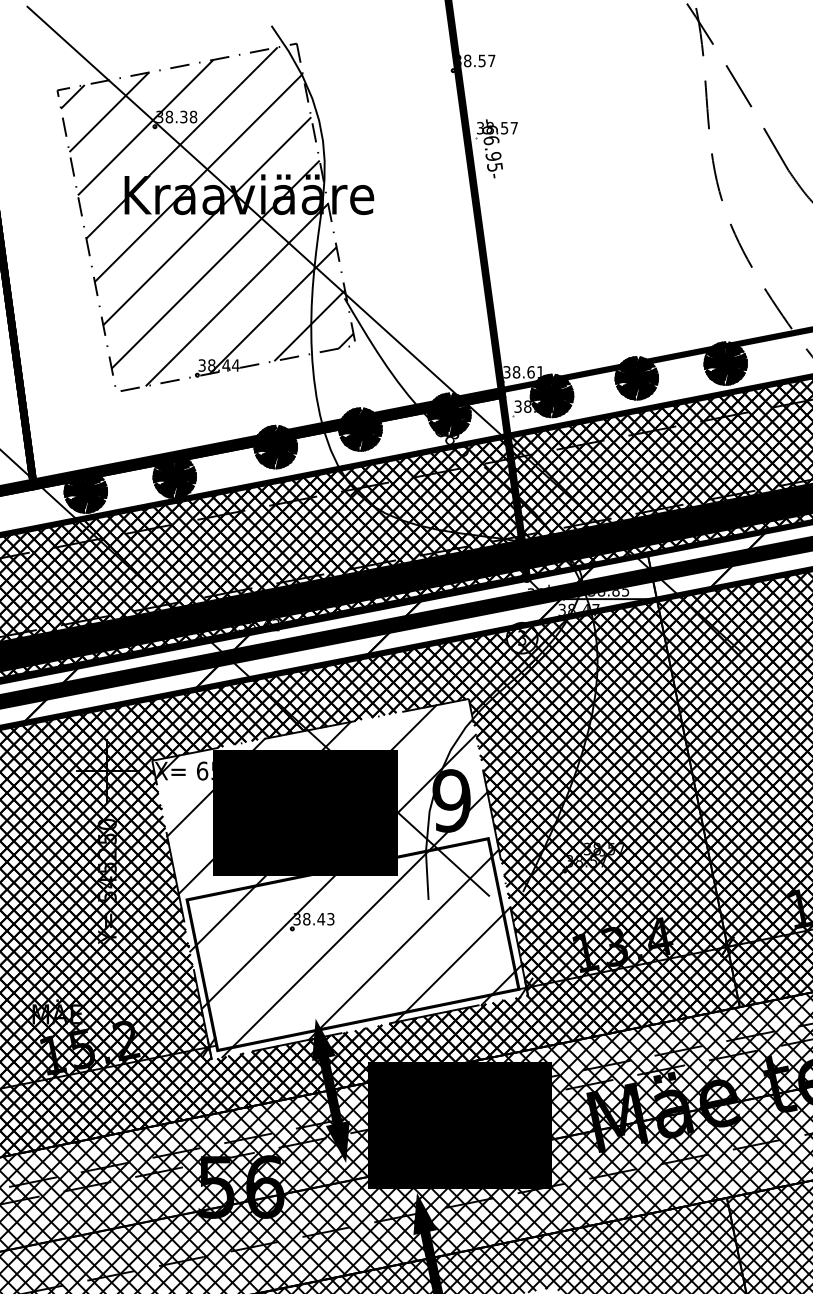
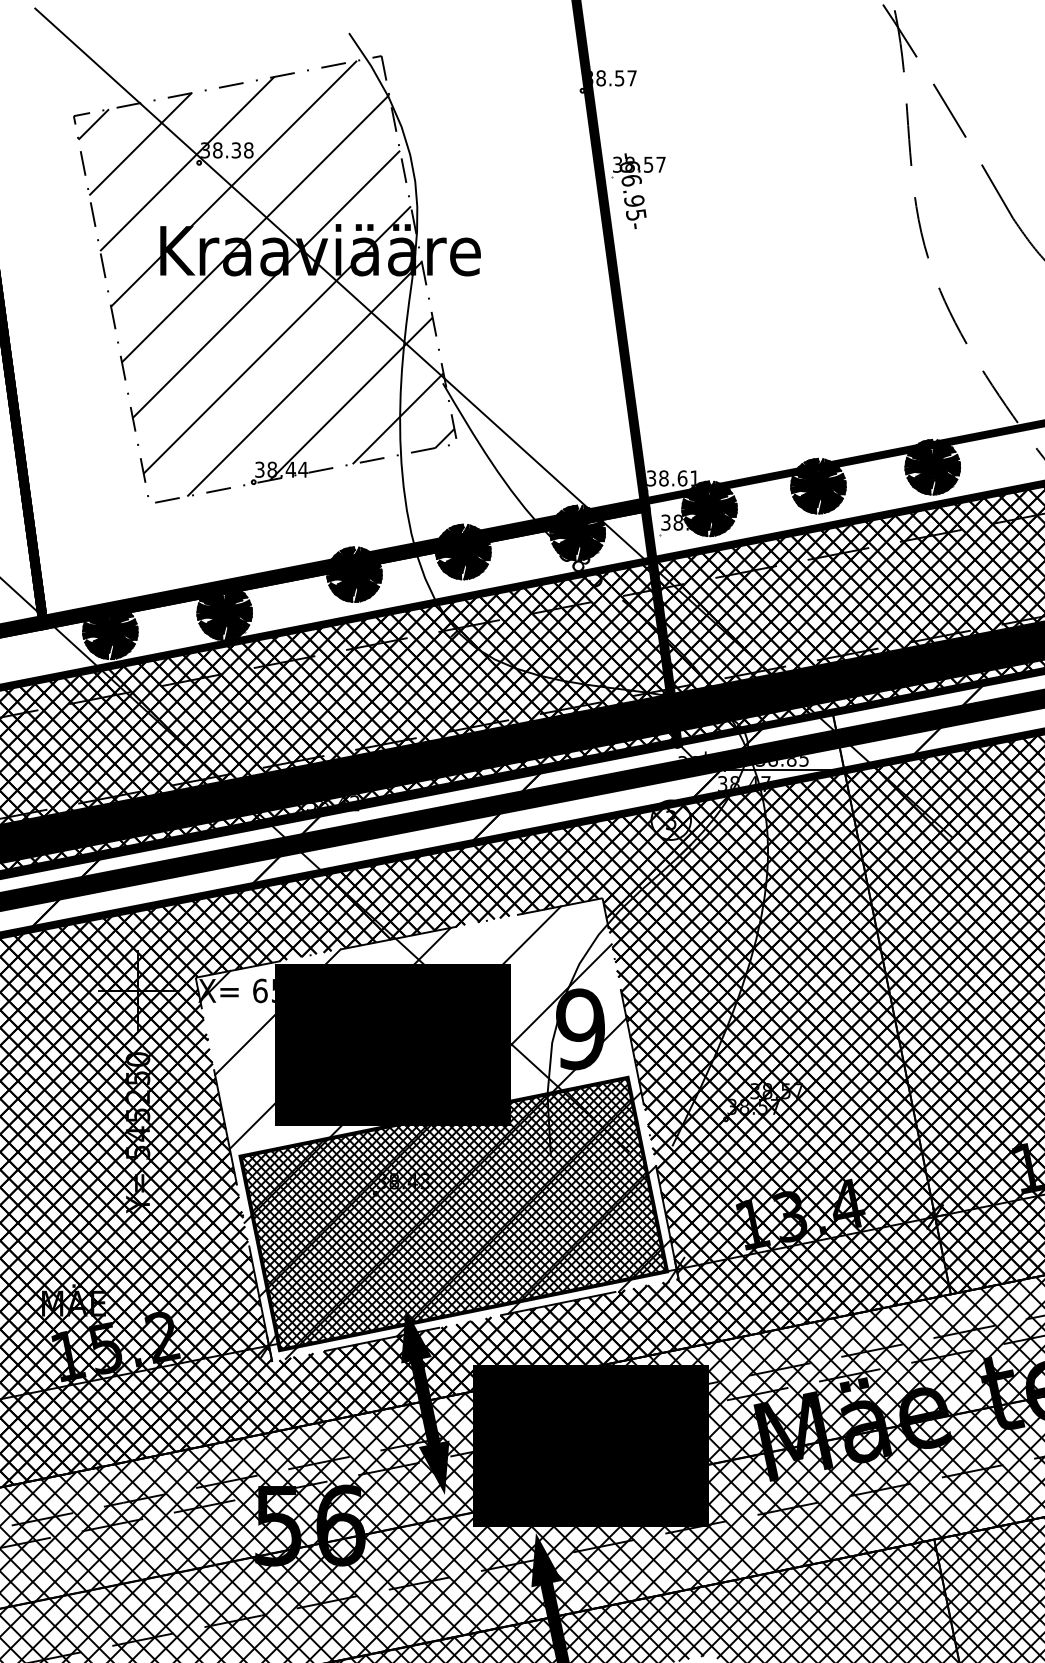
hatch: (352, 944) -> (453, 1213), added

